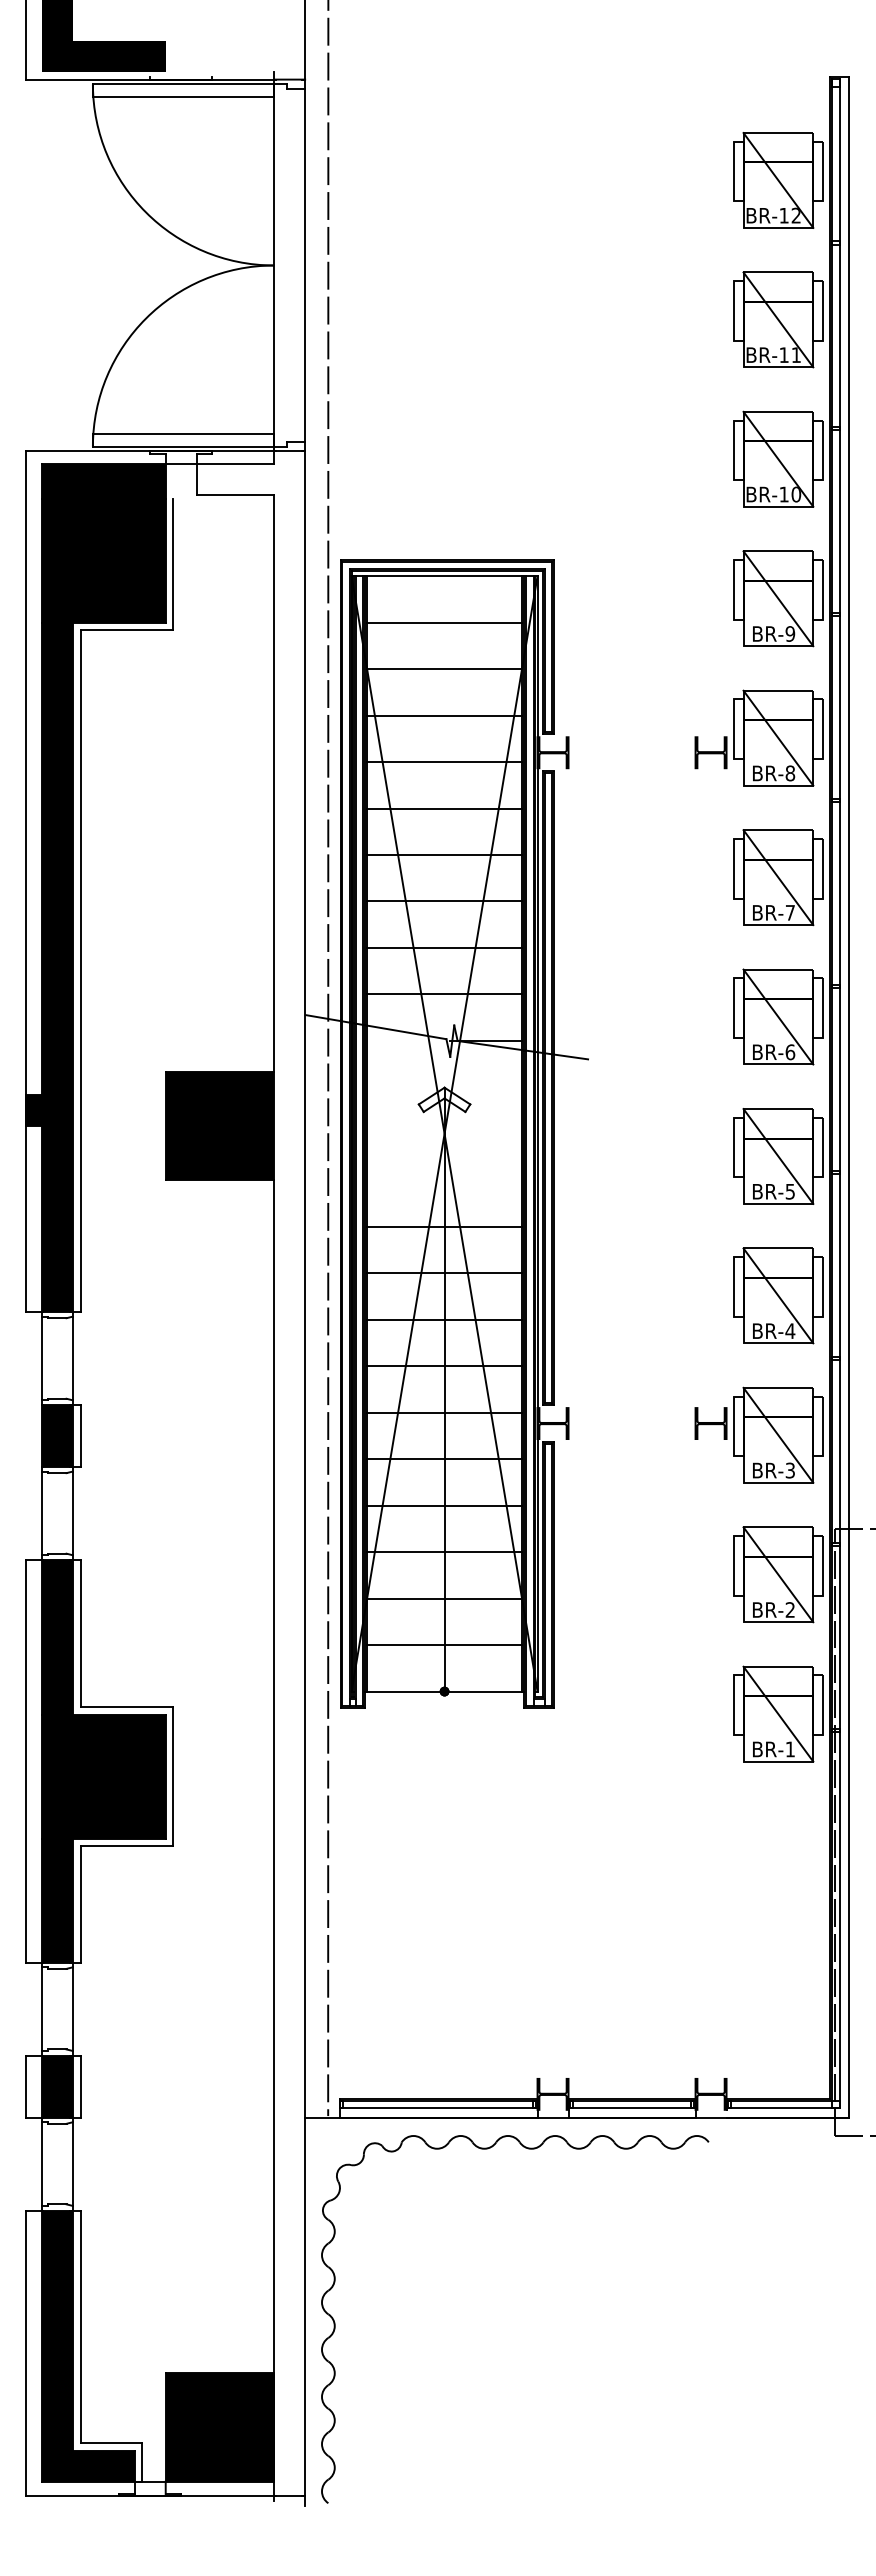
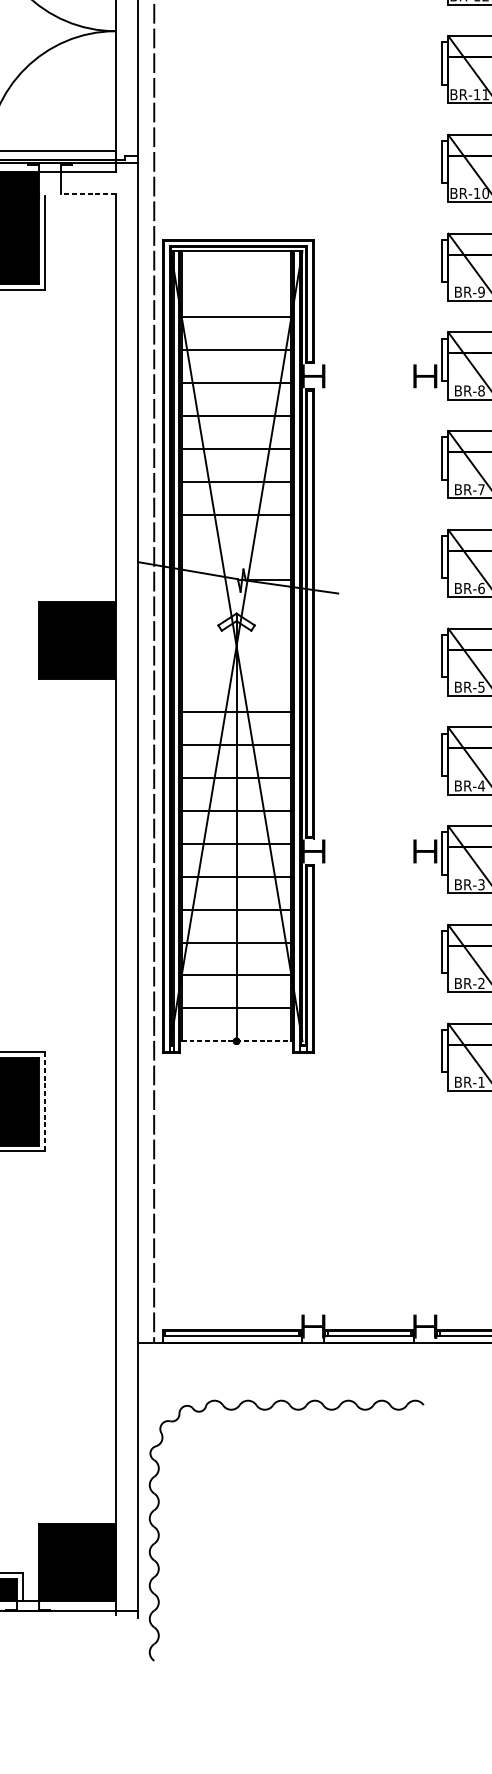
line: (235, 494) -> (88, 193), solid -> dashed
line: (444, 622) -> (236, 284), removed
line: (444, 994) -> (236, 547), removed
line: (445, 1691) -> (237, 1041), solid -> dashed
line: (173, 1776) -> (44, 1101), solid -> dashed
part: (528, 2149) -> (296, 1410), moved

